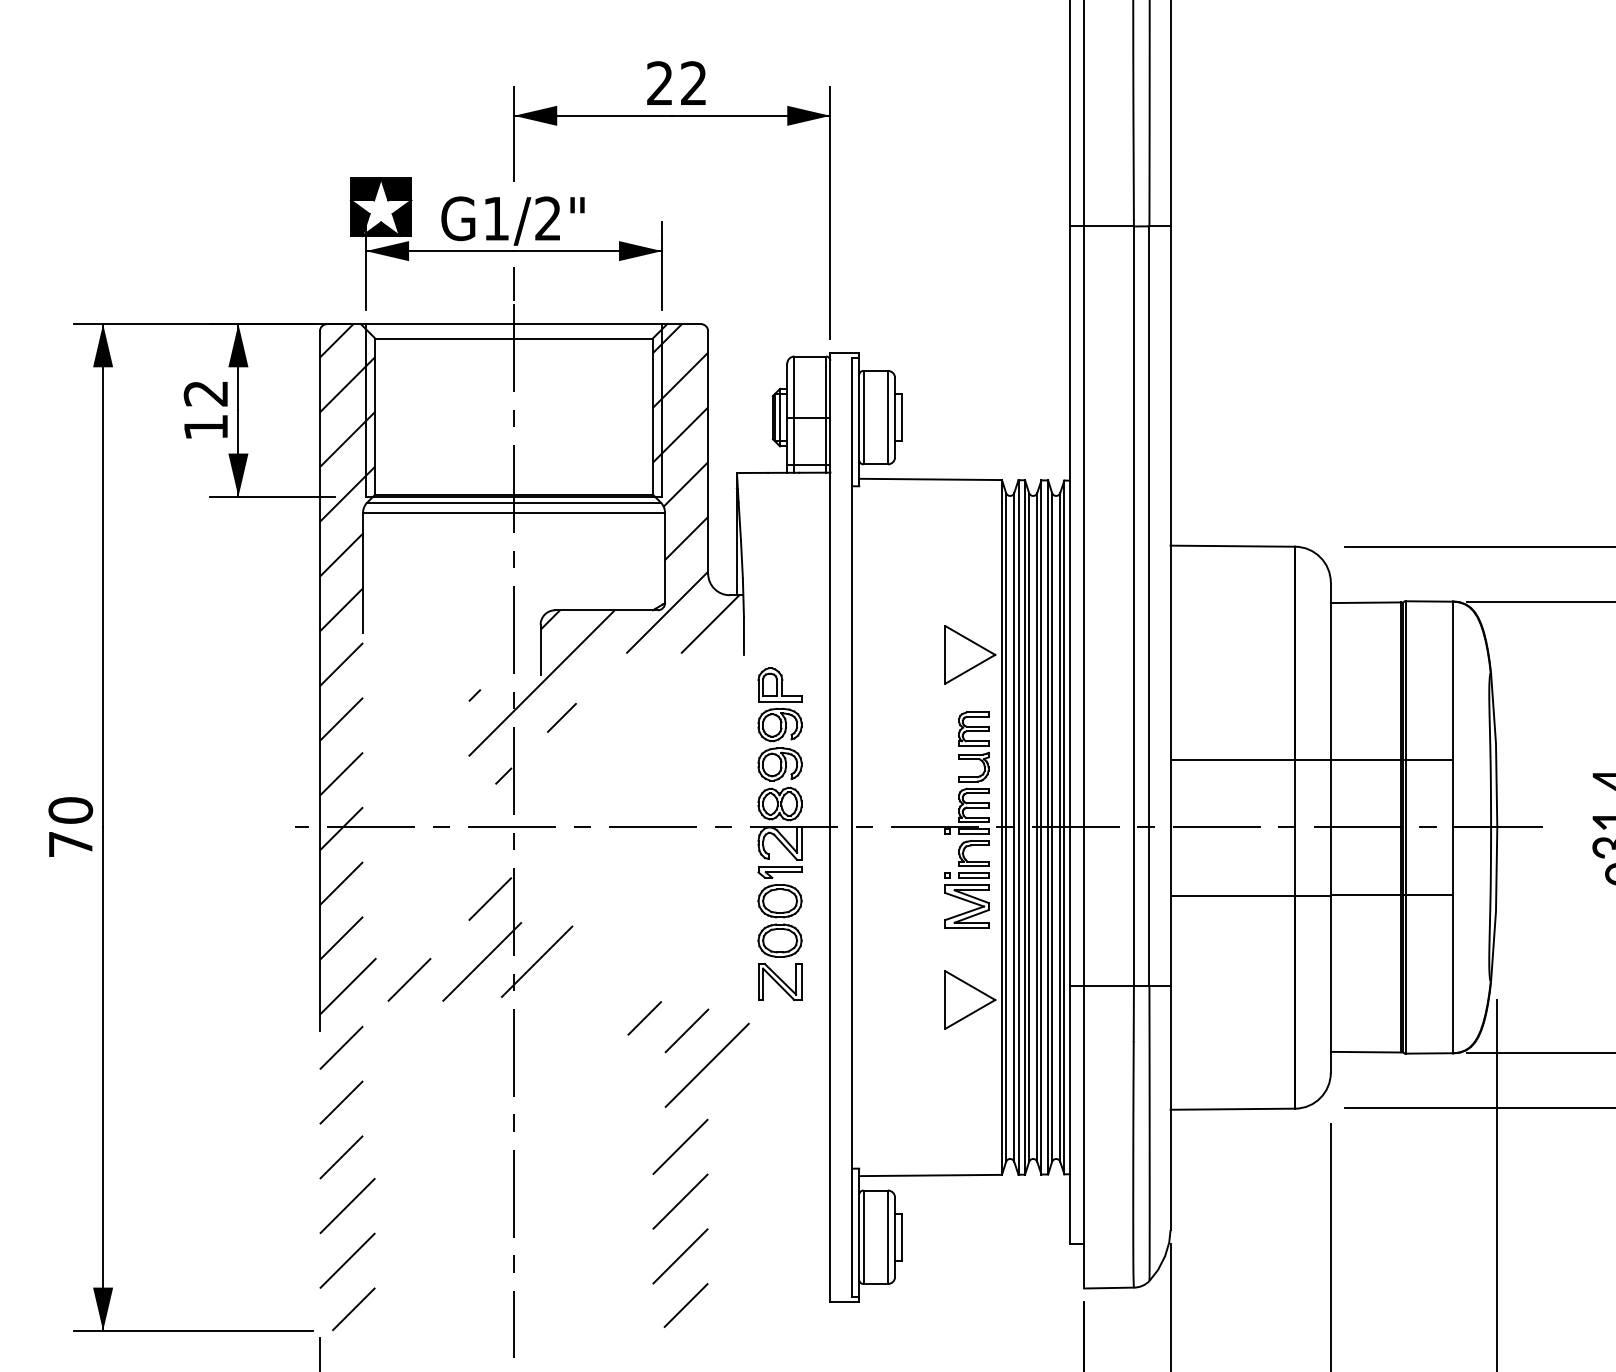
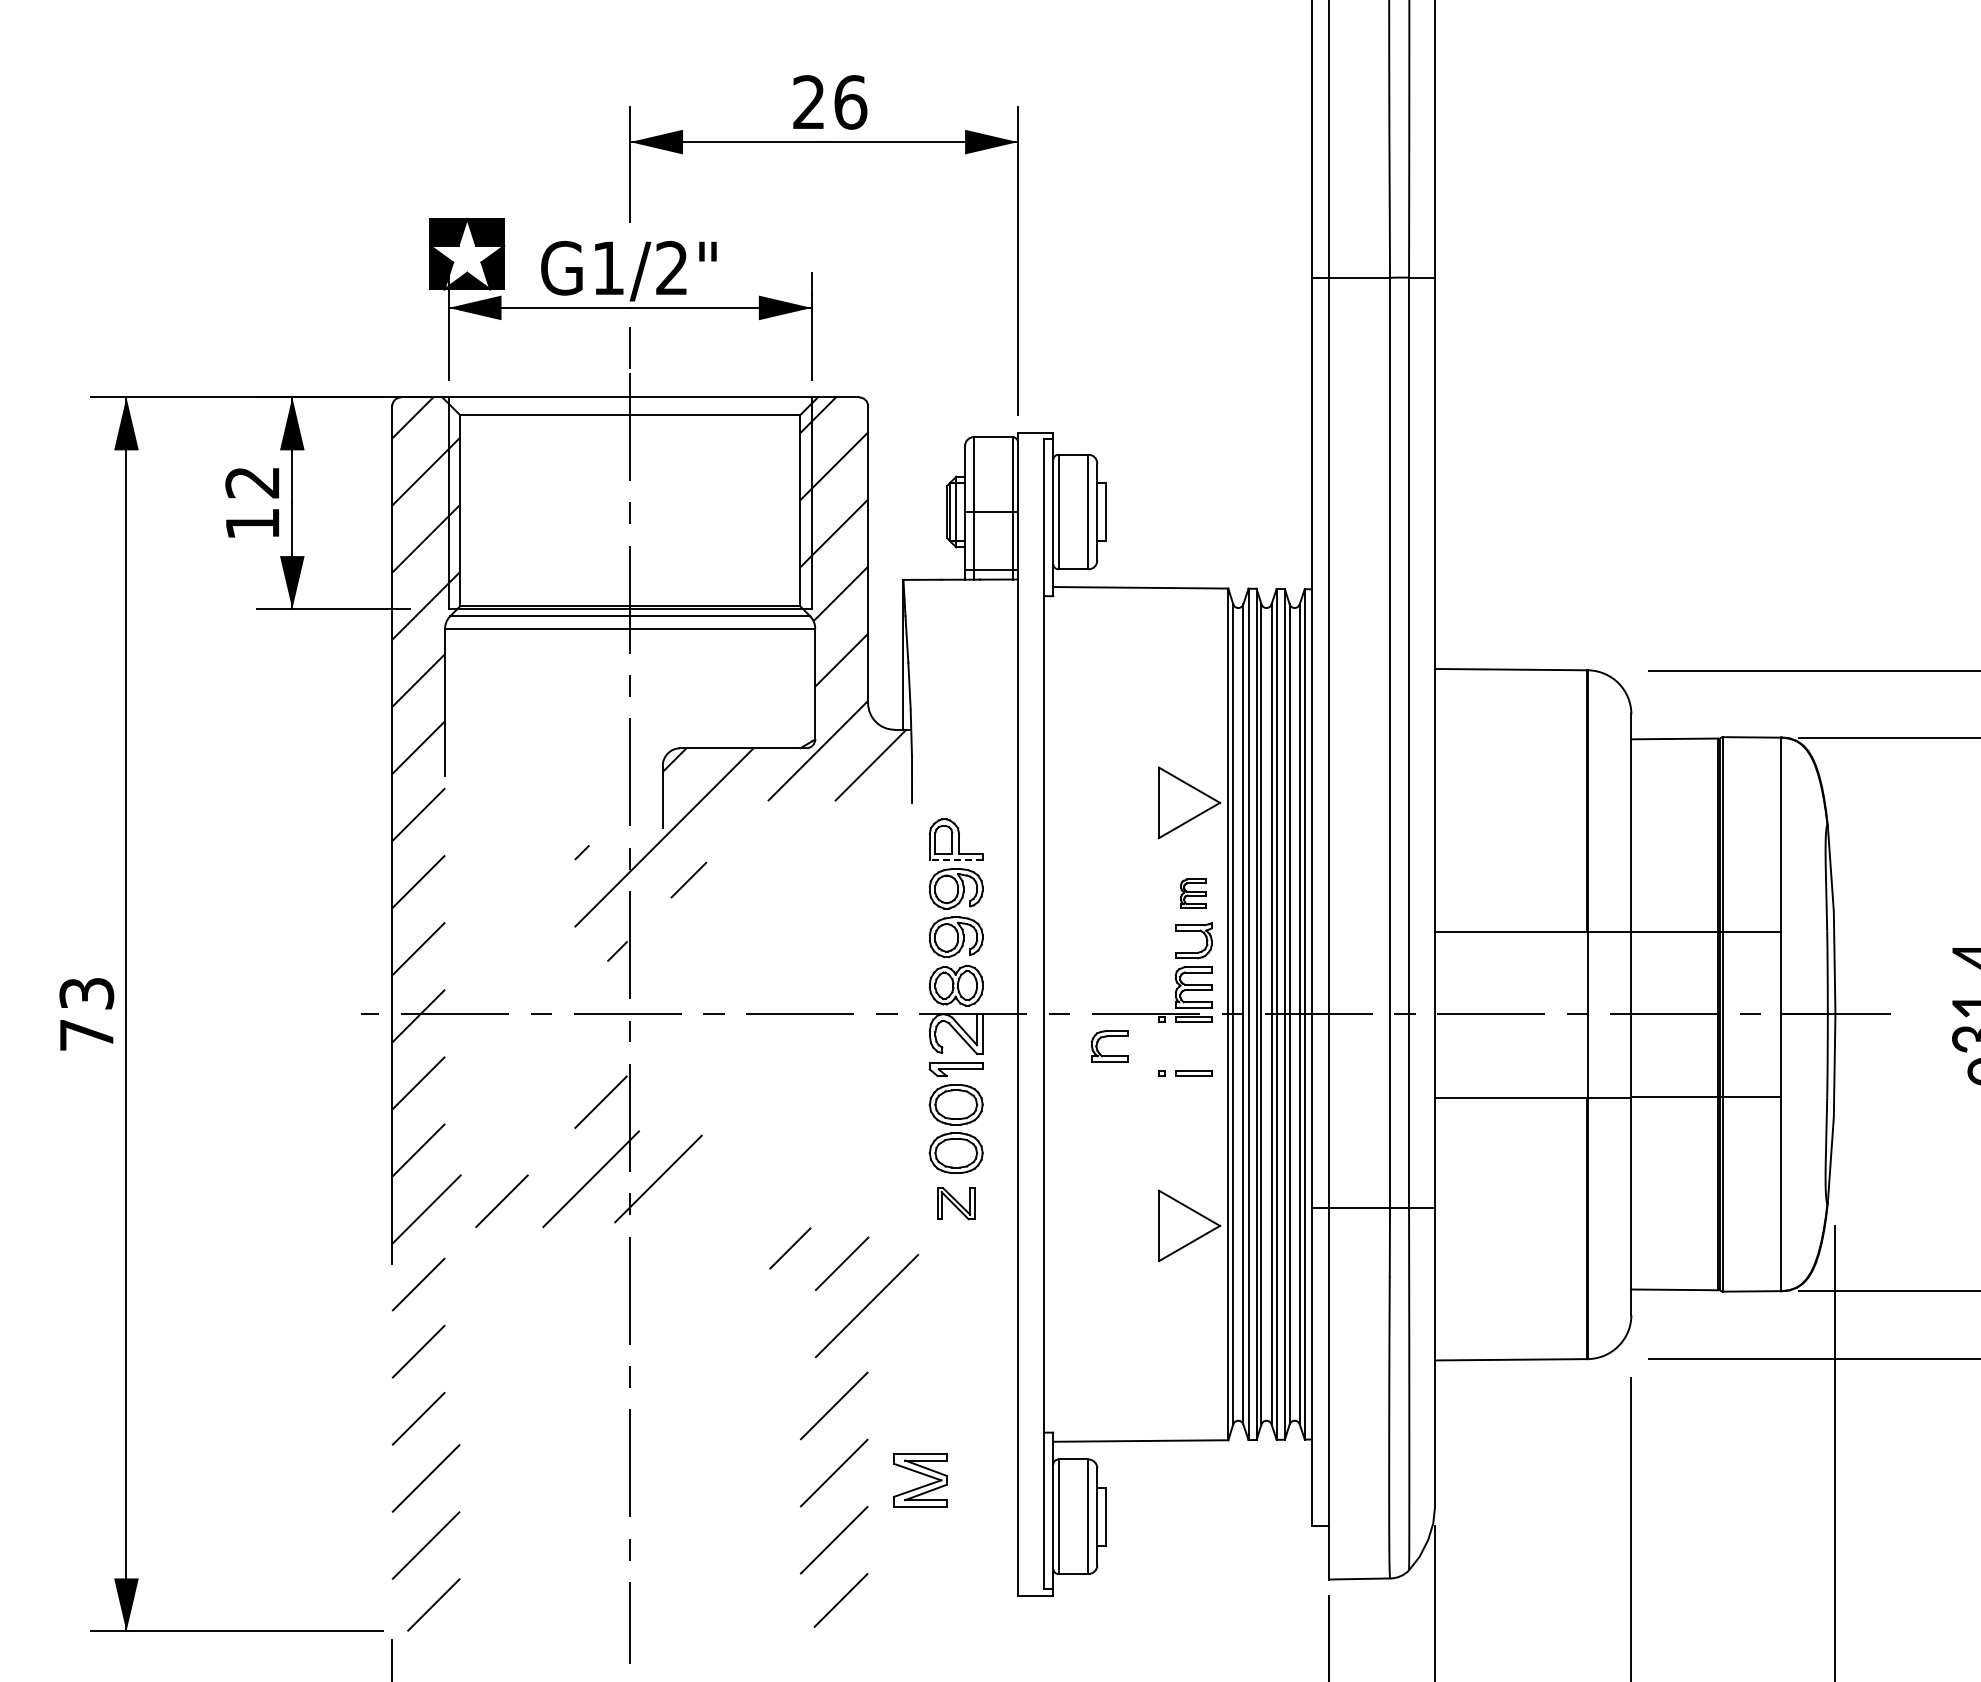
text: (693, 83) -> (850, 102), 22 -> 26
line: (779, 701) -> (955, 860), solid -> dashed
part: (973, 728) -> (1193, 893), size x0.7
text: (70, 810) -> (86, 993), 70 -> 73
part: (973, 860) -> (1109, 1055), moved
part: (967, 906) -> (920, 1480), moved
part: (780, 981) -> (956, 1203), size x0.7

